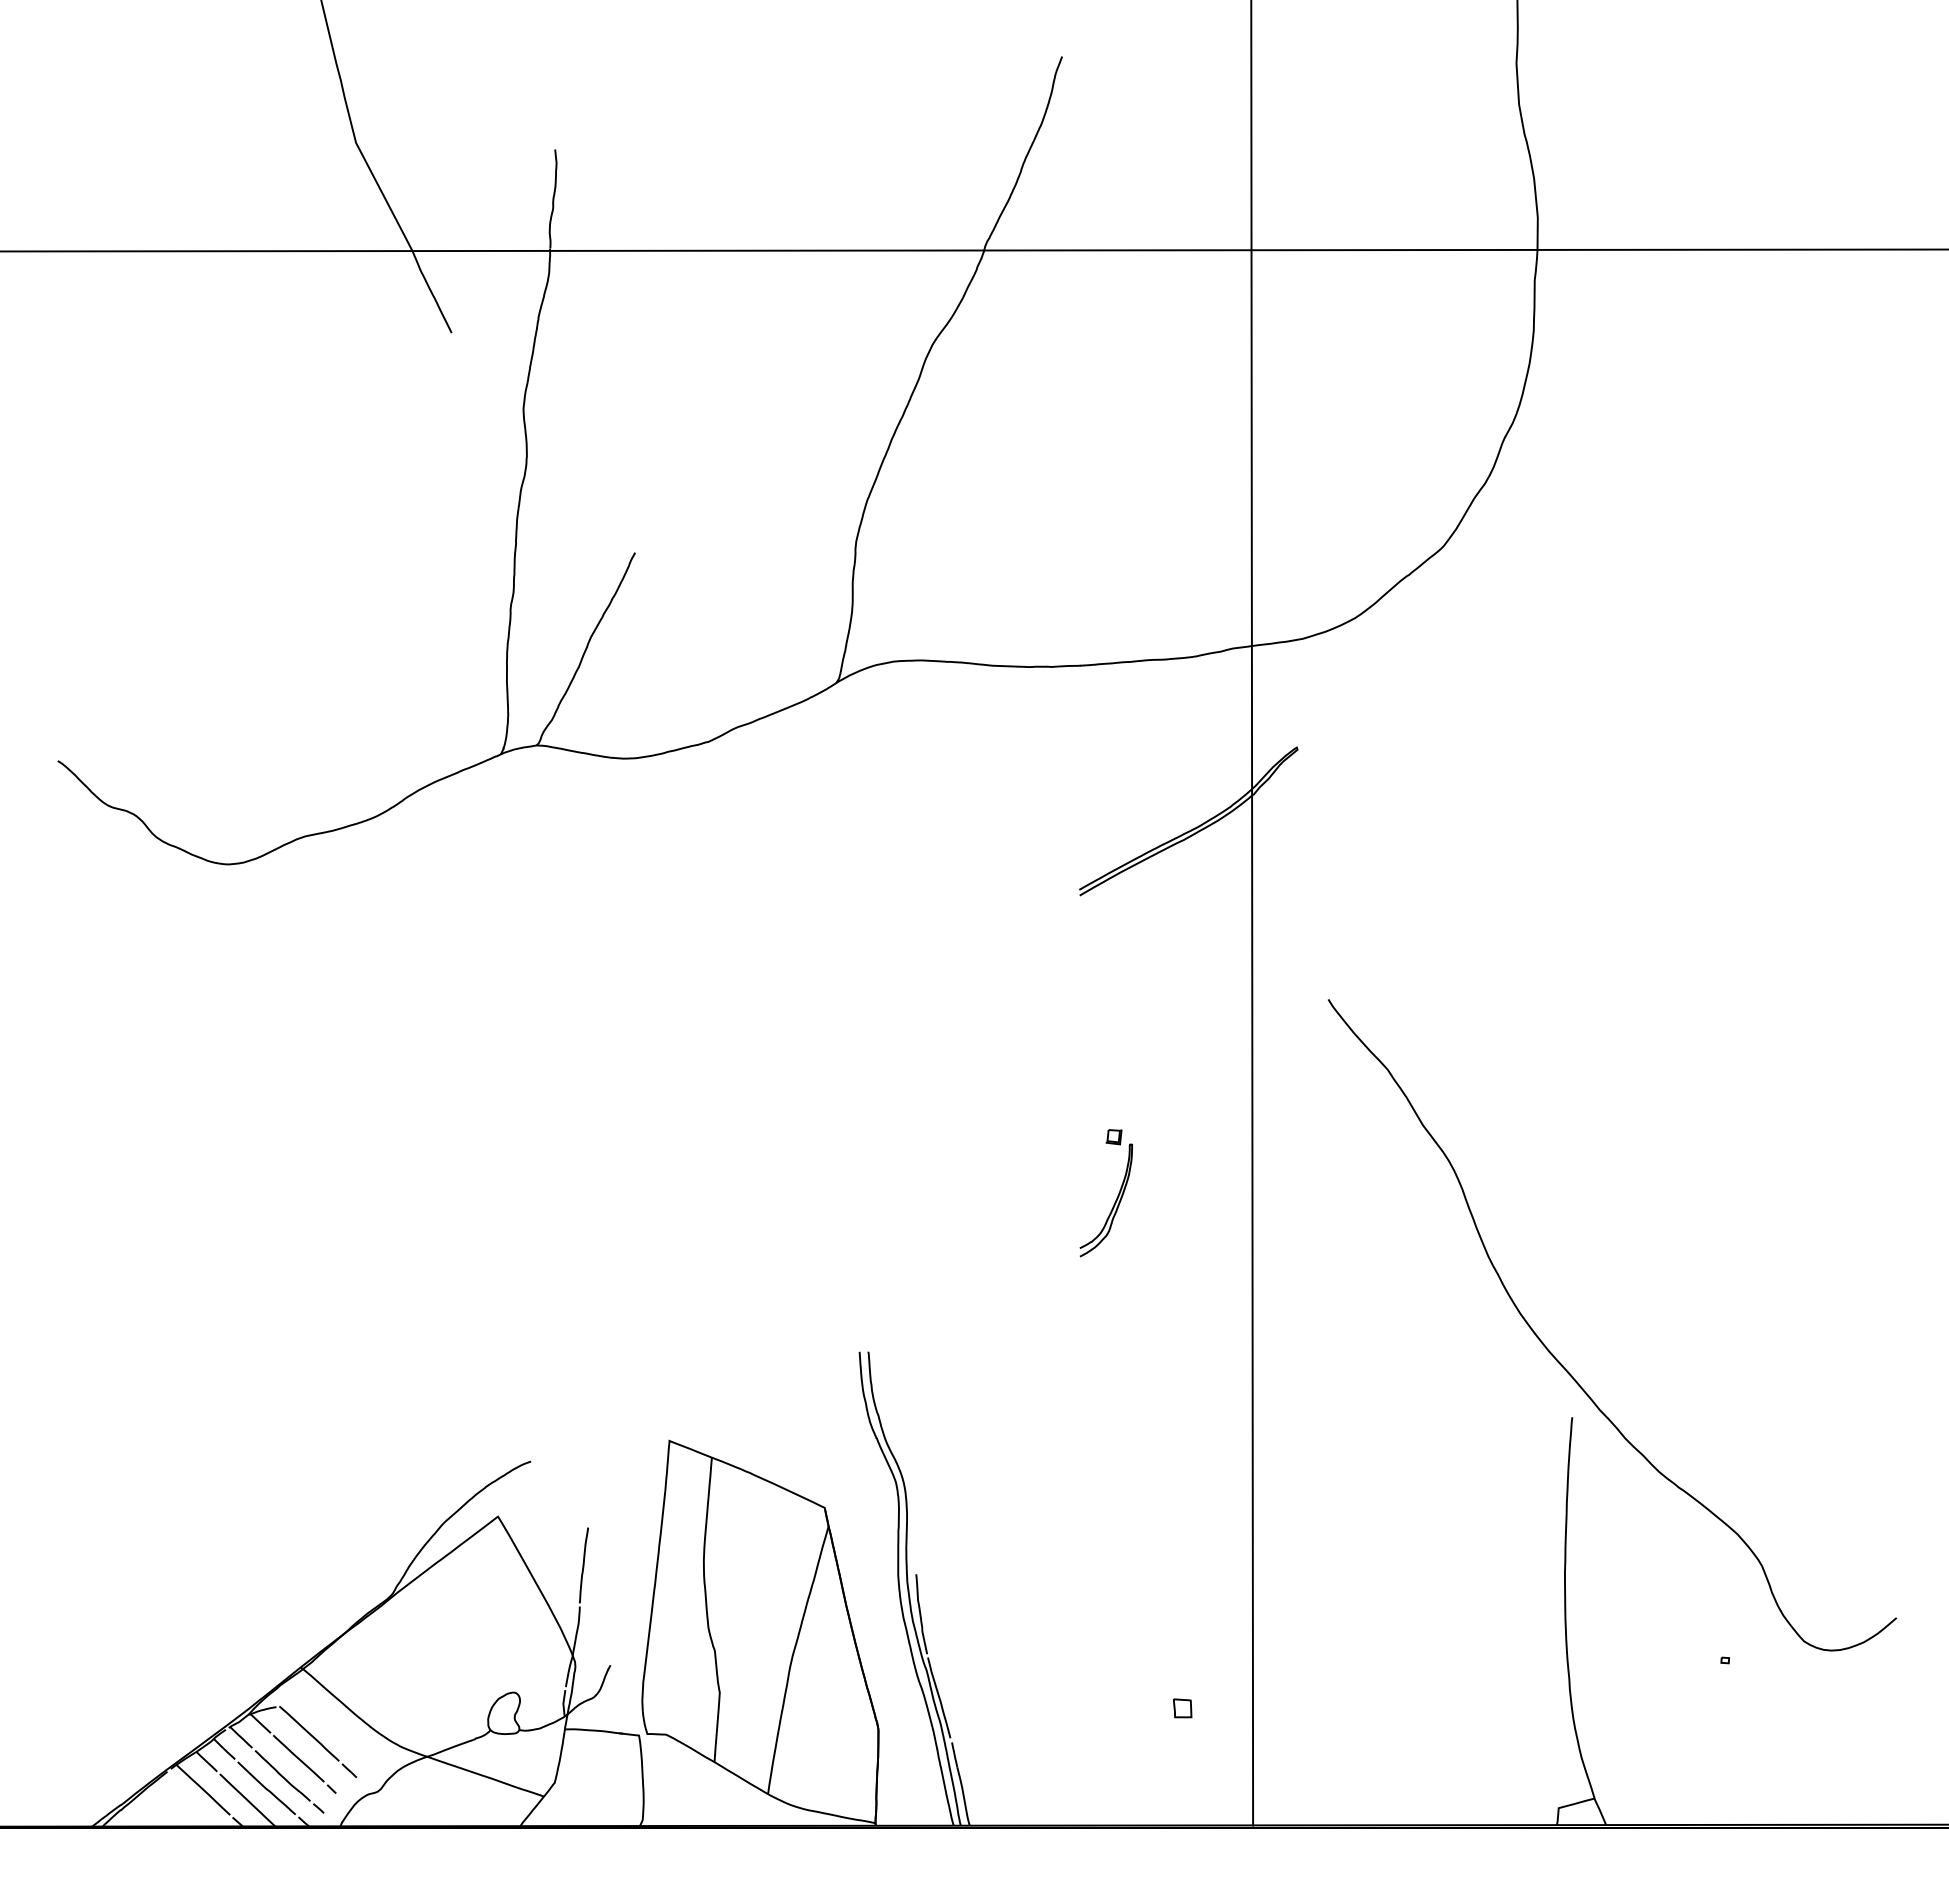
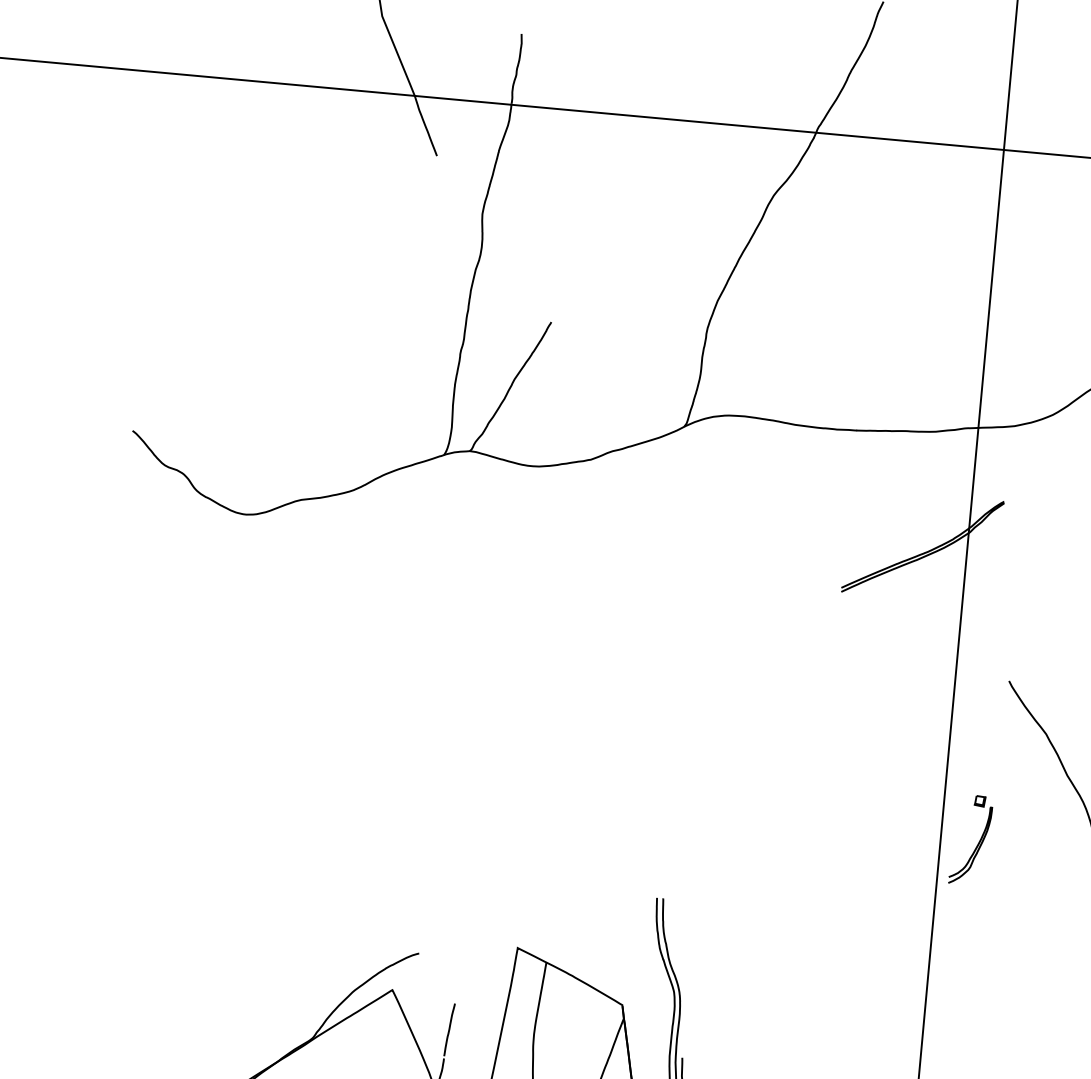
part: (1116, 1197) -> (977, 843), moved

